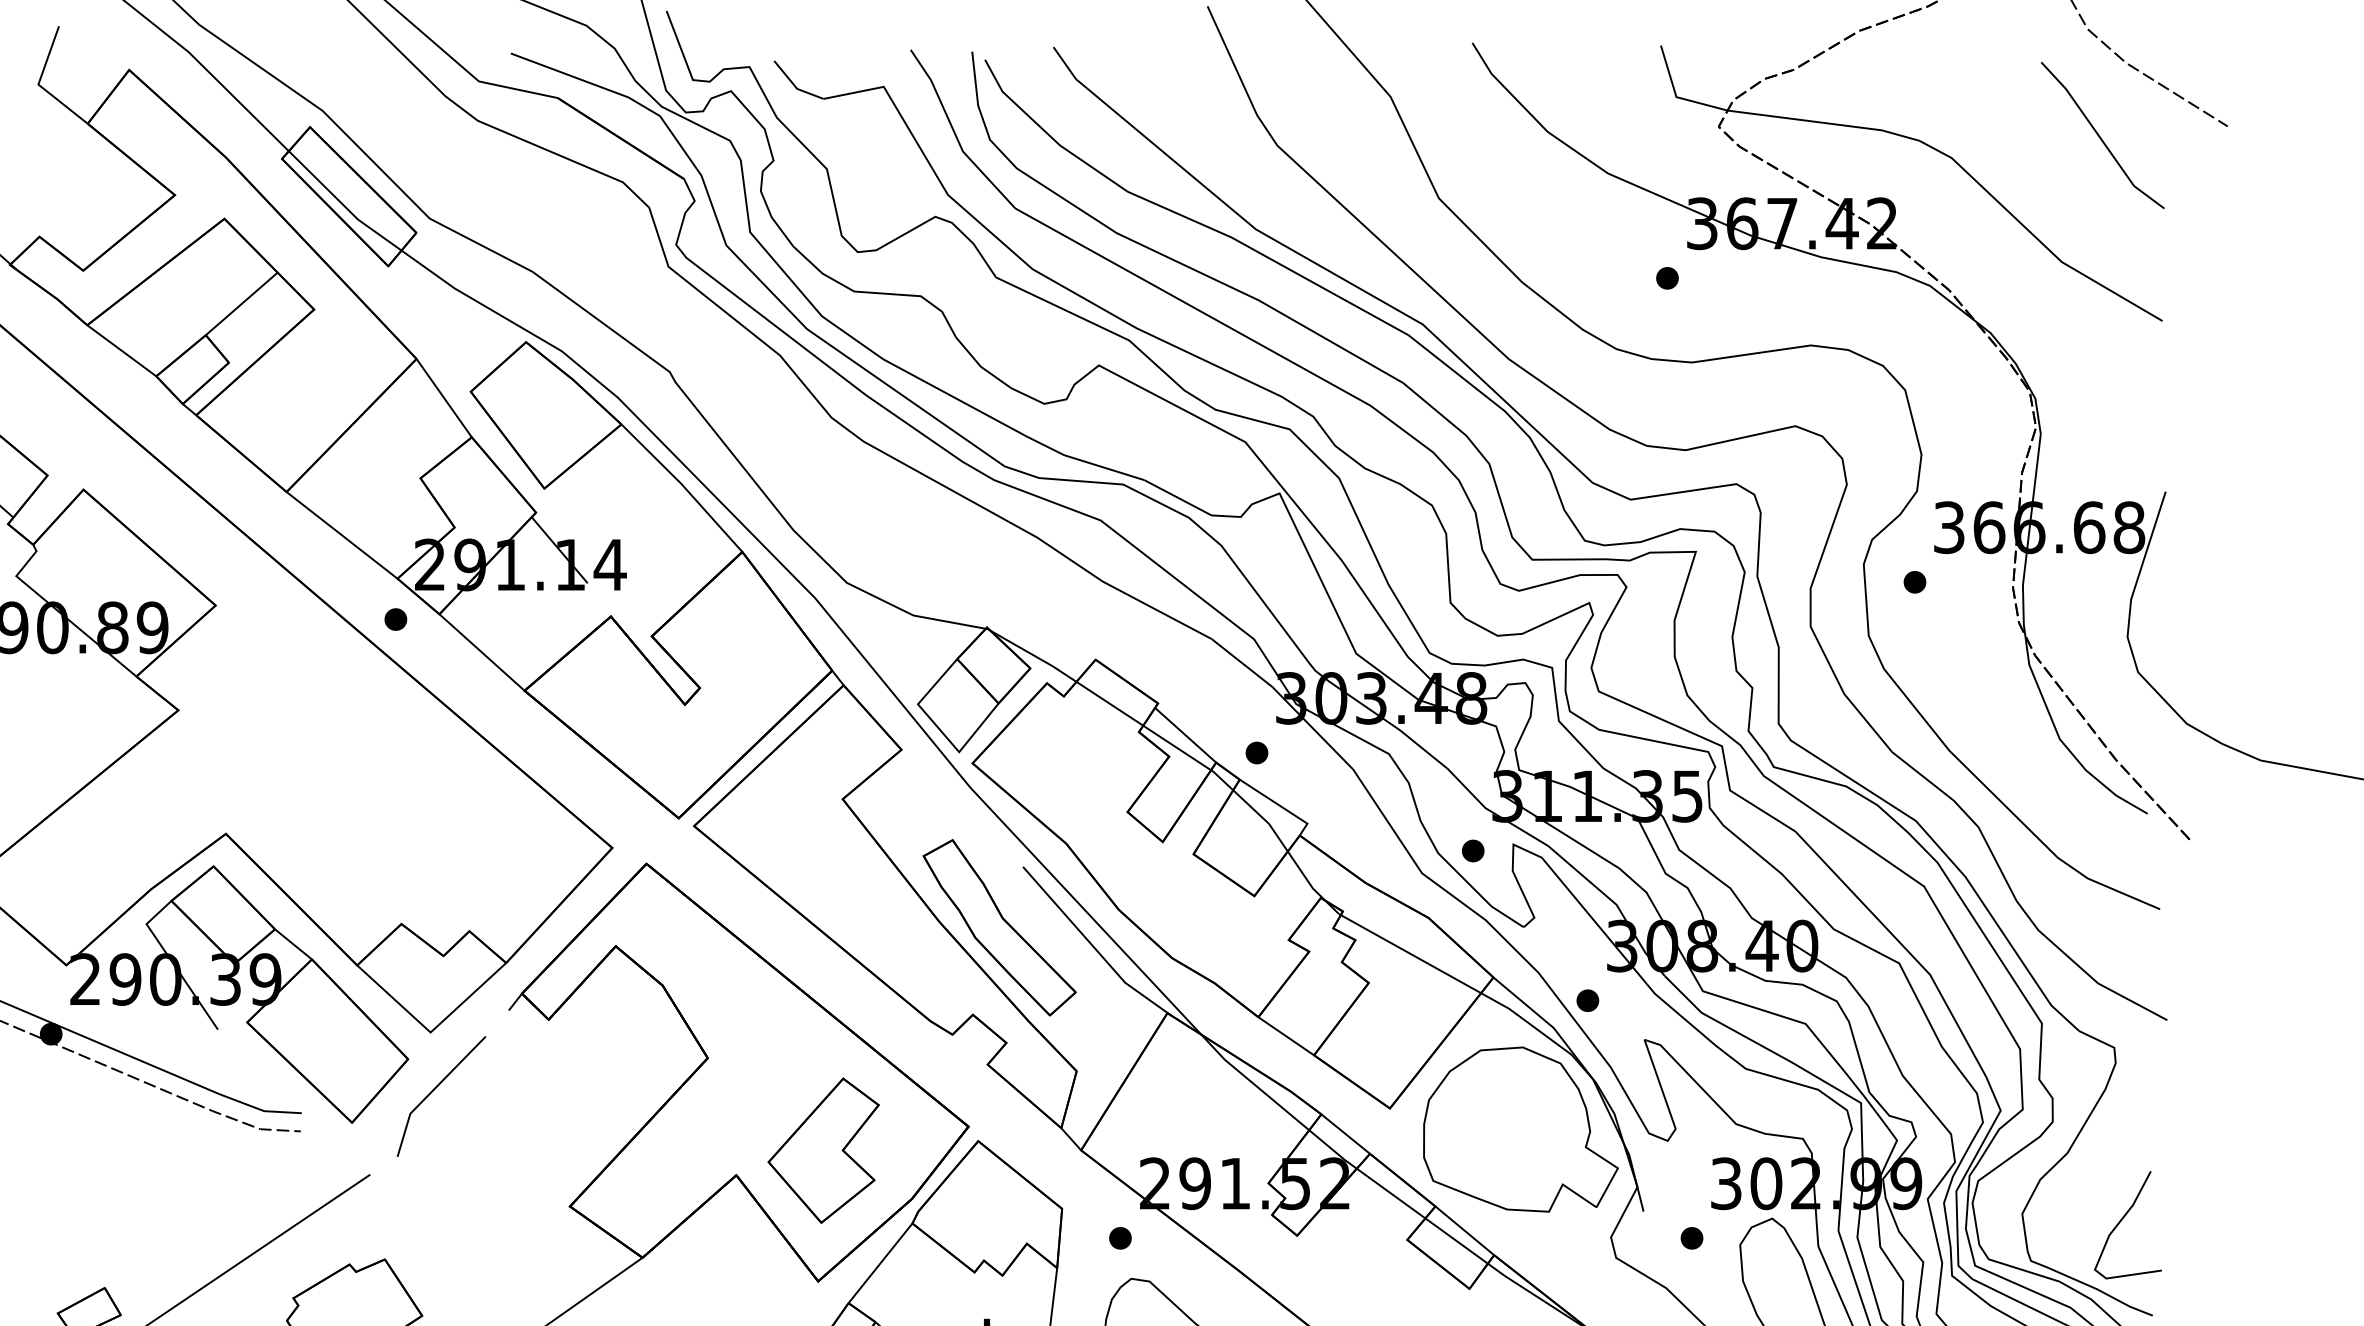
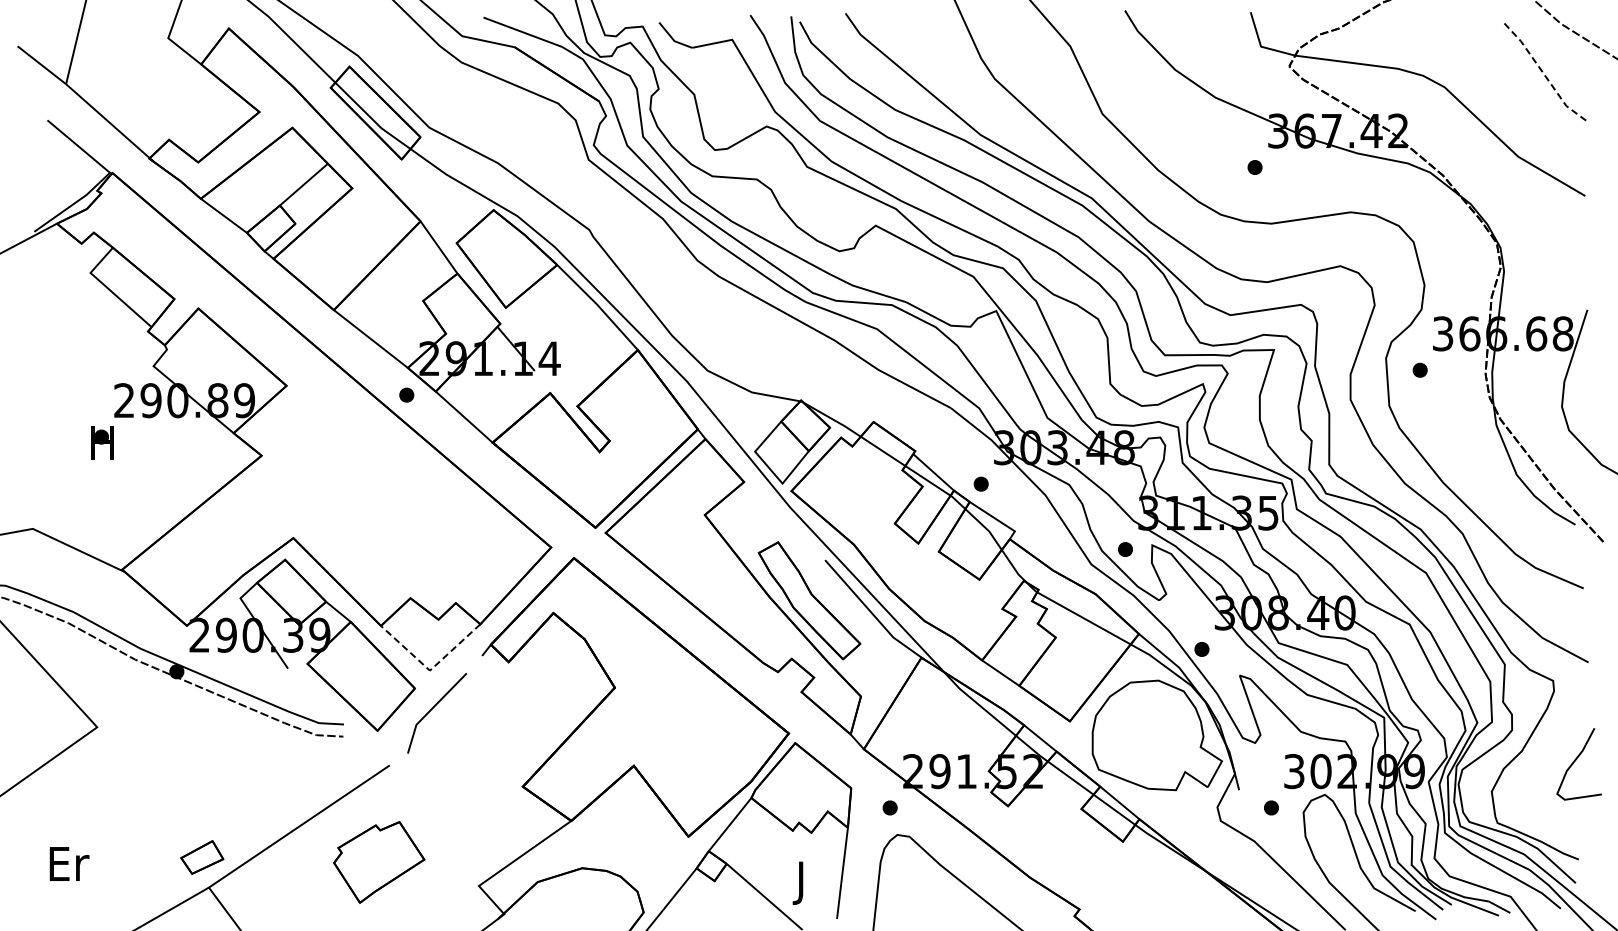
line: (2101, 138) -> (1544, 74), solid -> dashed
line: (429, 1032) -> (429, 670), solid -> dashed
part: (822, 1150) -> (691, 749), removed
curve: (2122, 1221) -> (1575, 761), moved

